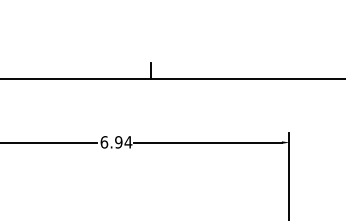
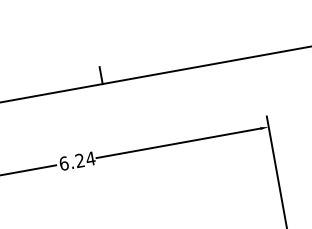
text: (118, 142) -> (79, 160), 6.94 -> 6.24

